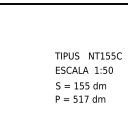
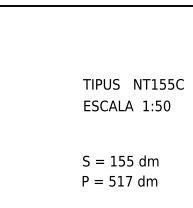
text: (80, 92) -> (119, 171), moved

